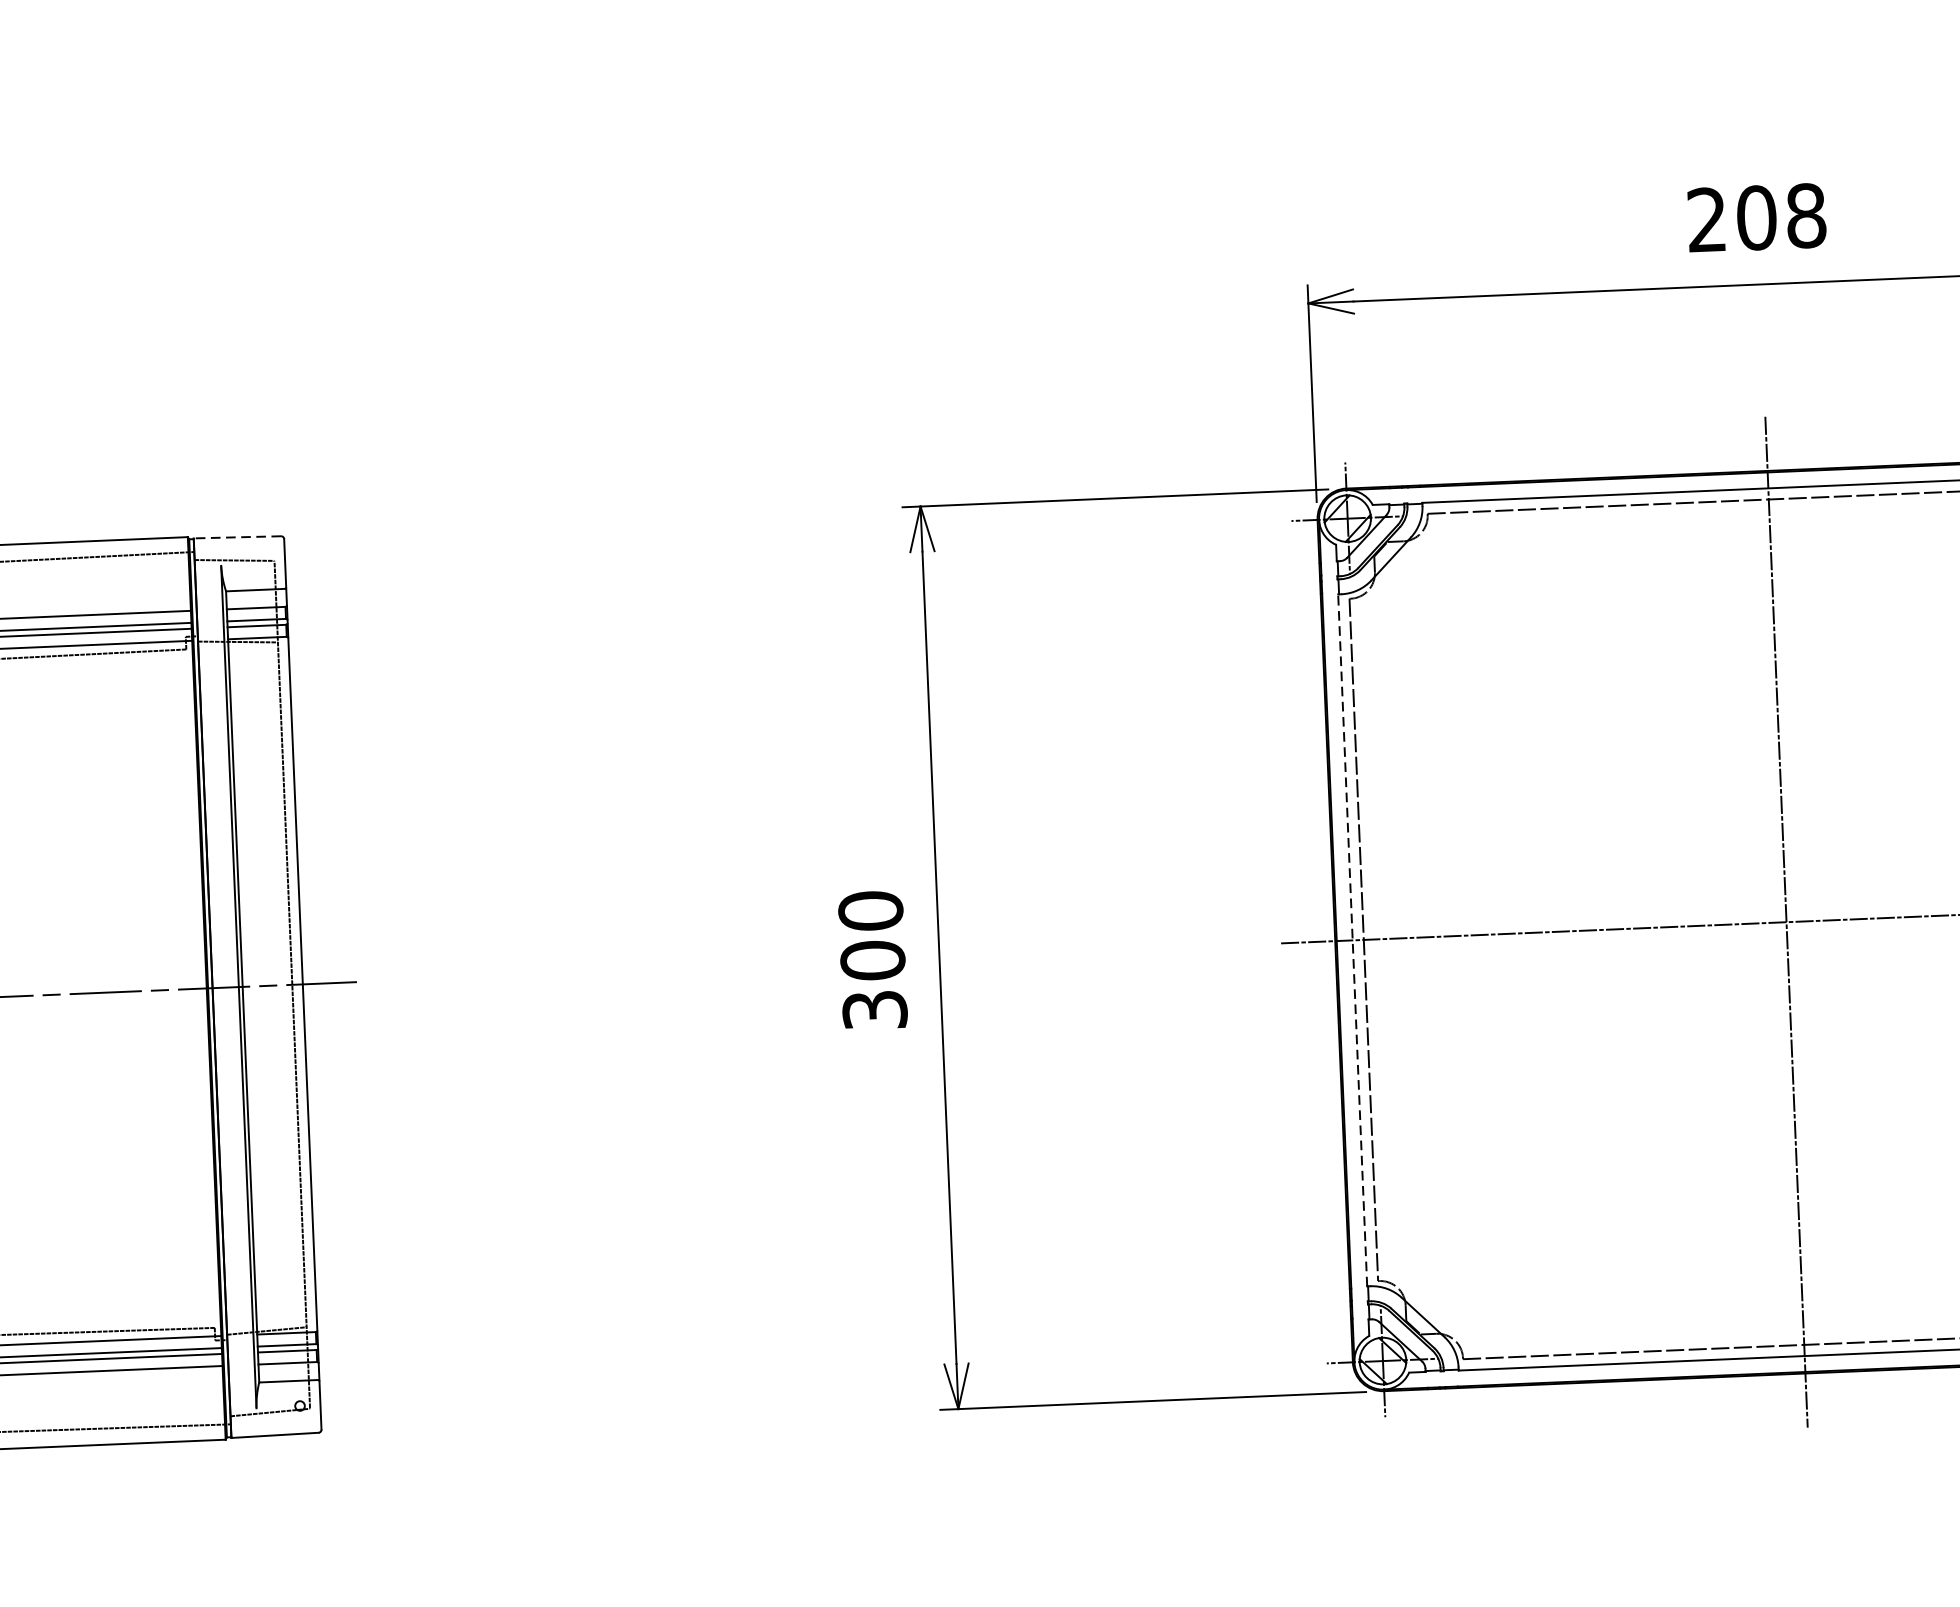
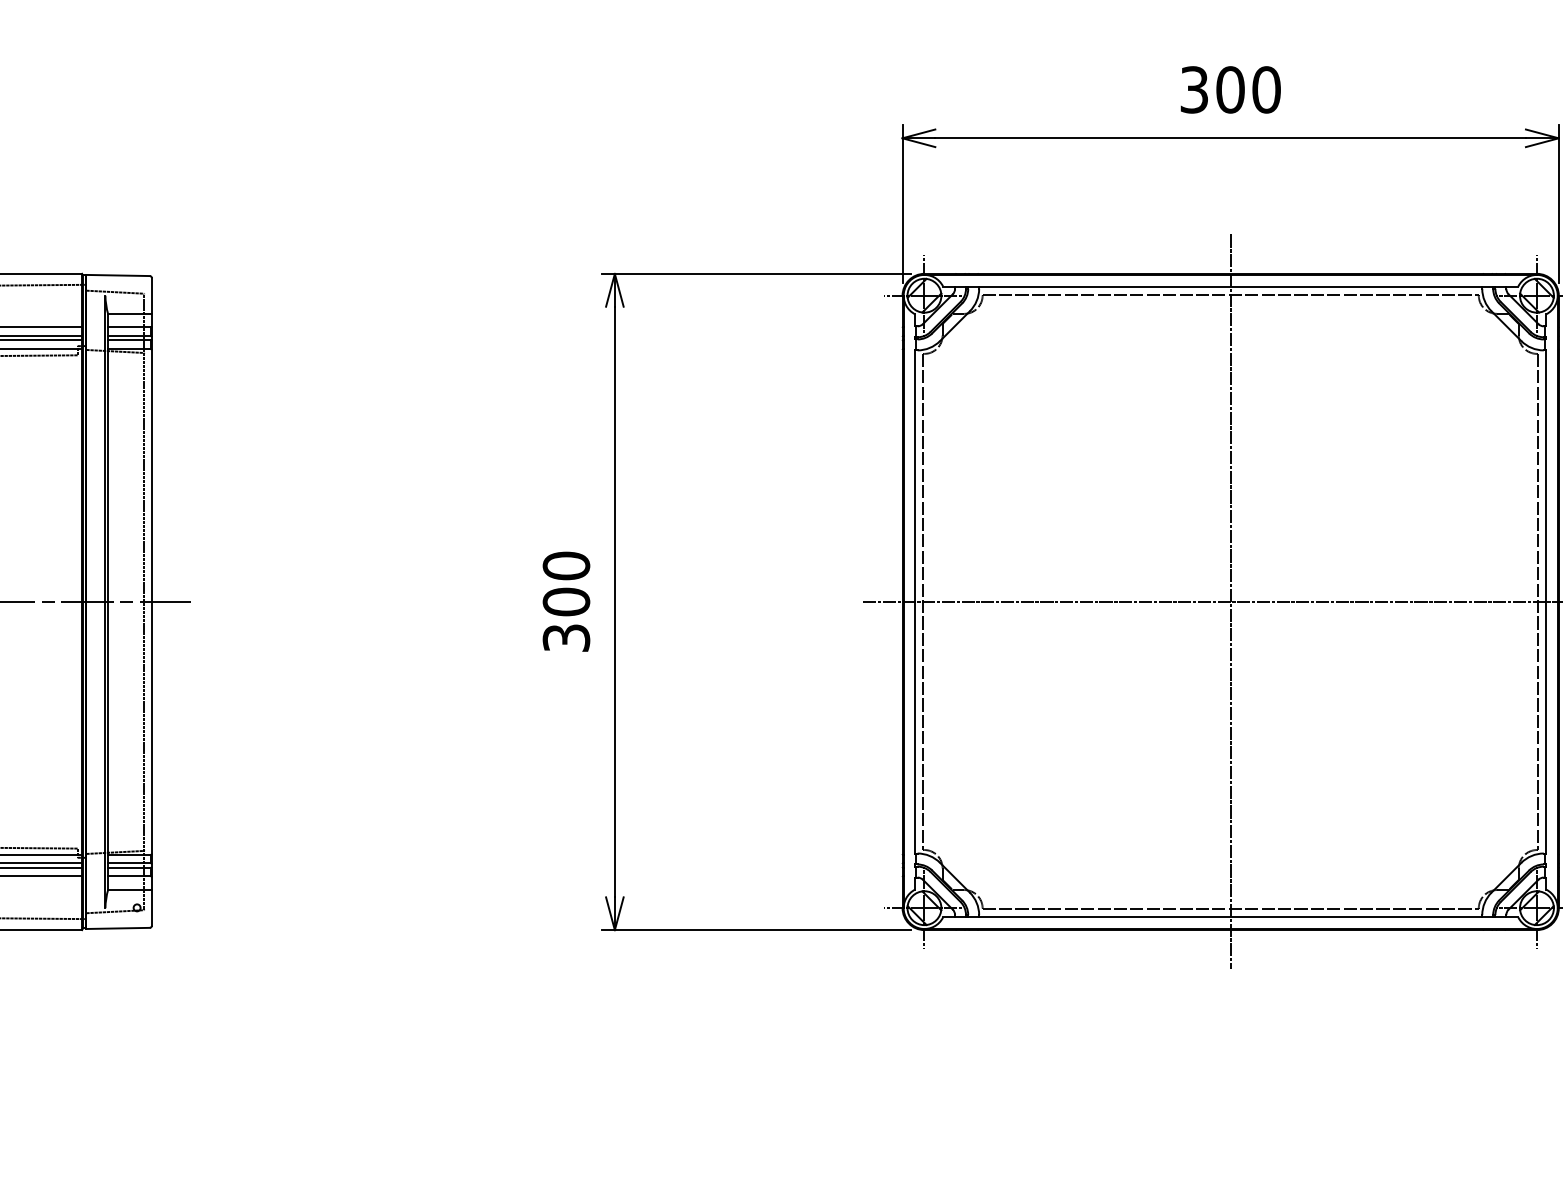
text: (1756, 217) -> (1230, 89), 208 -> 300
line: (237, 537) -> (118, 275), dashed -> solid
line: (1352, 939) -> (915, 601), dashed -> solid

